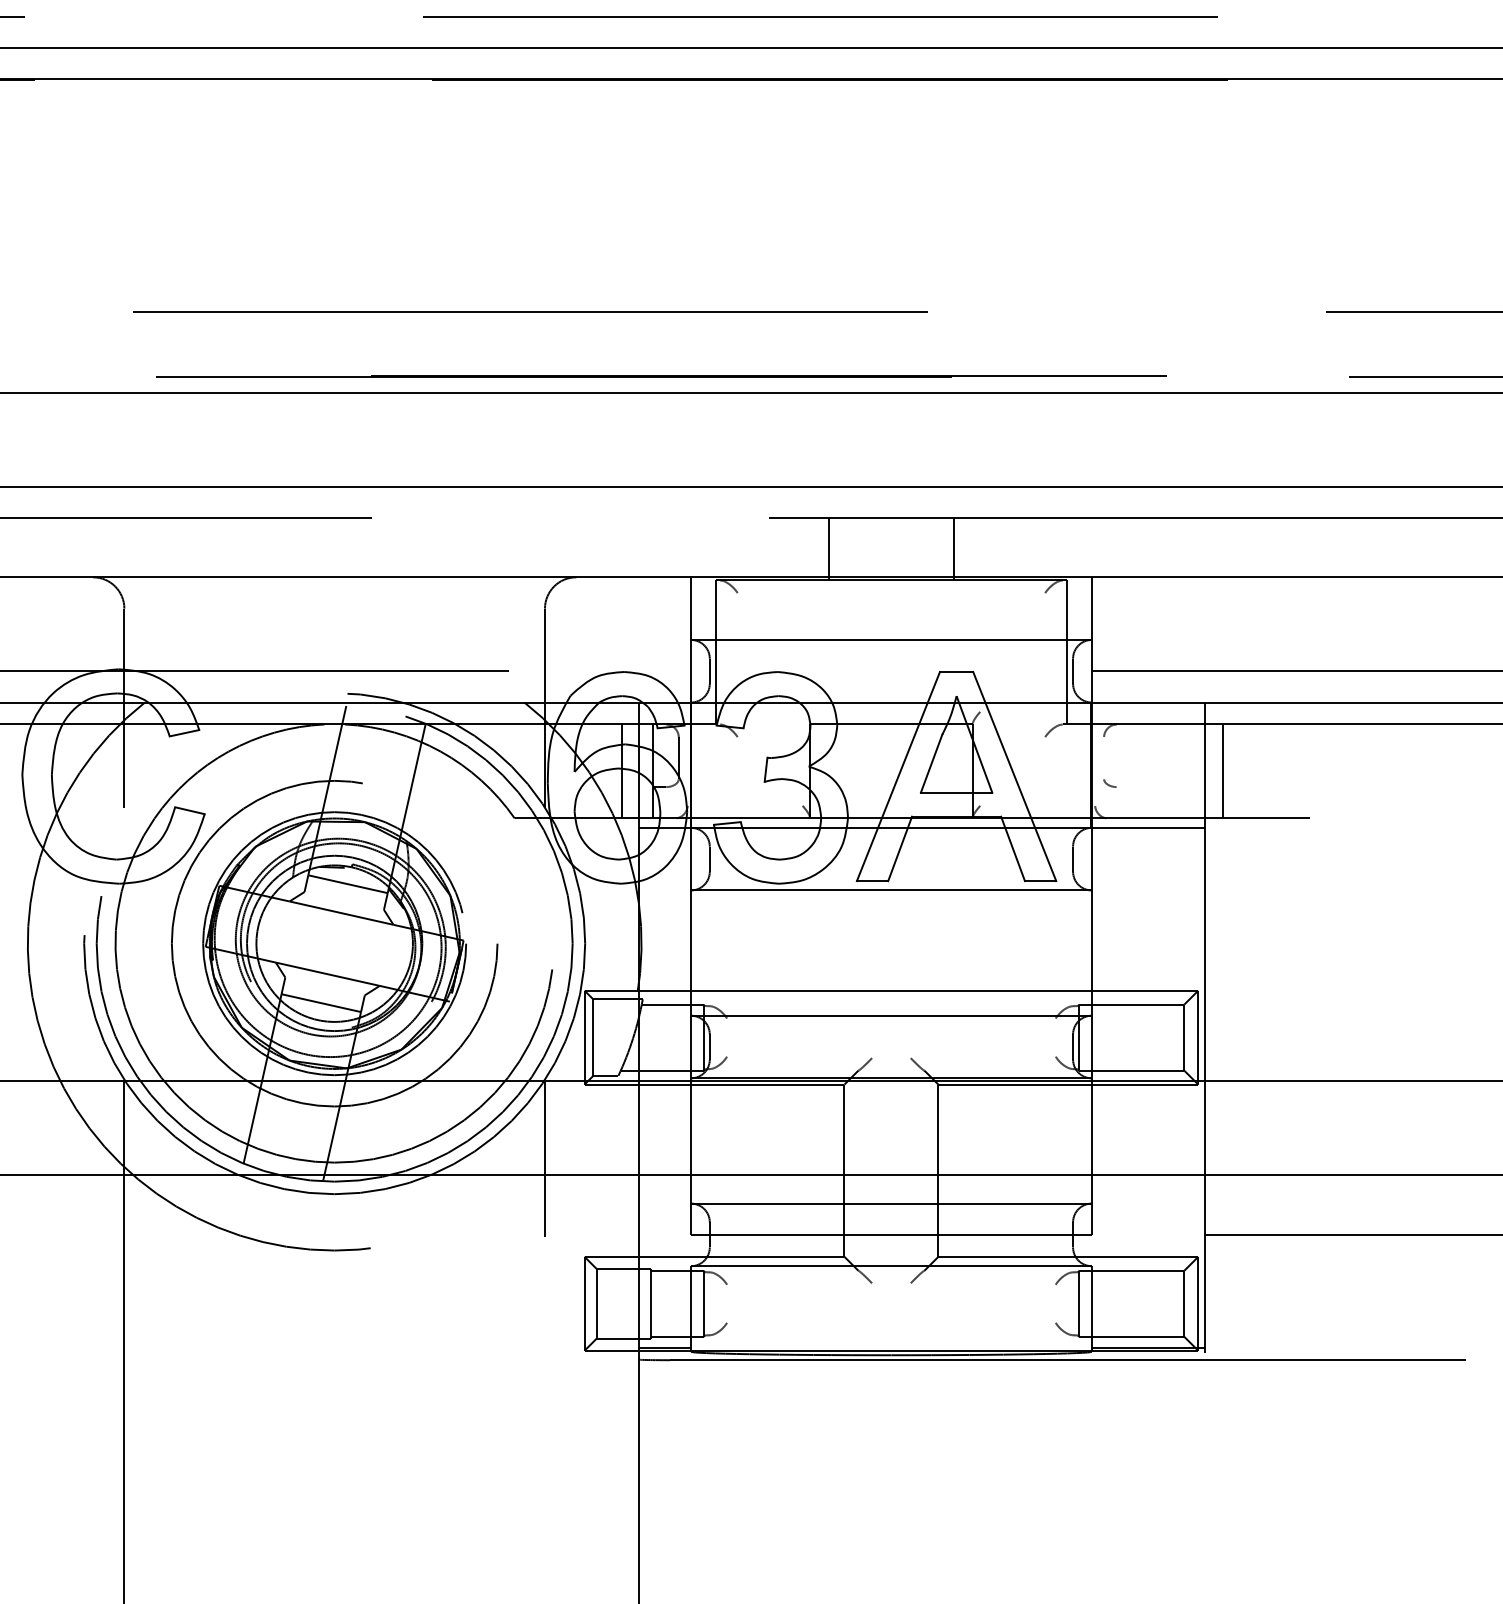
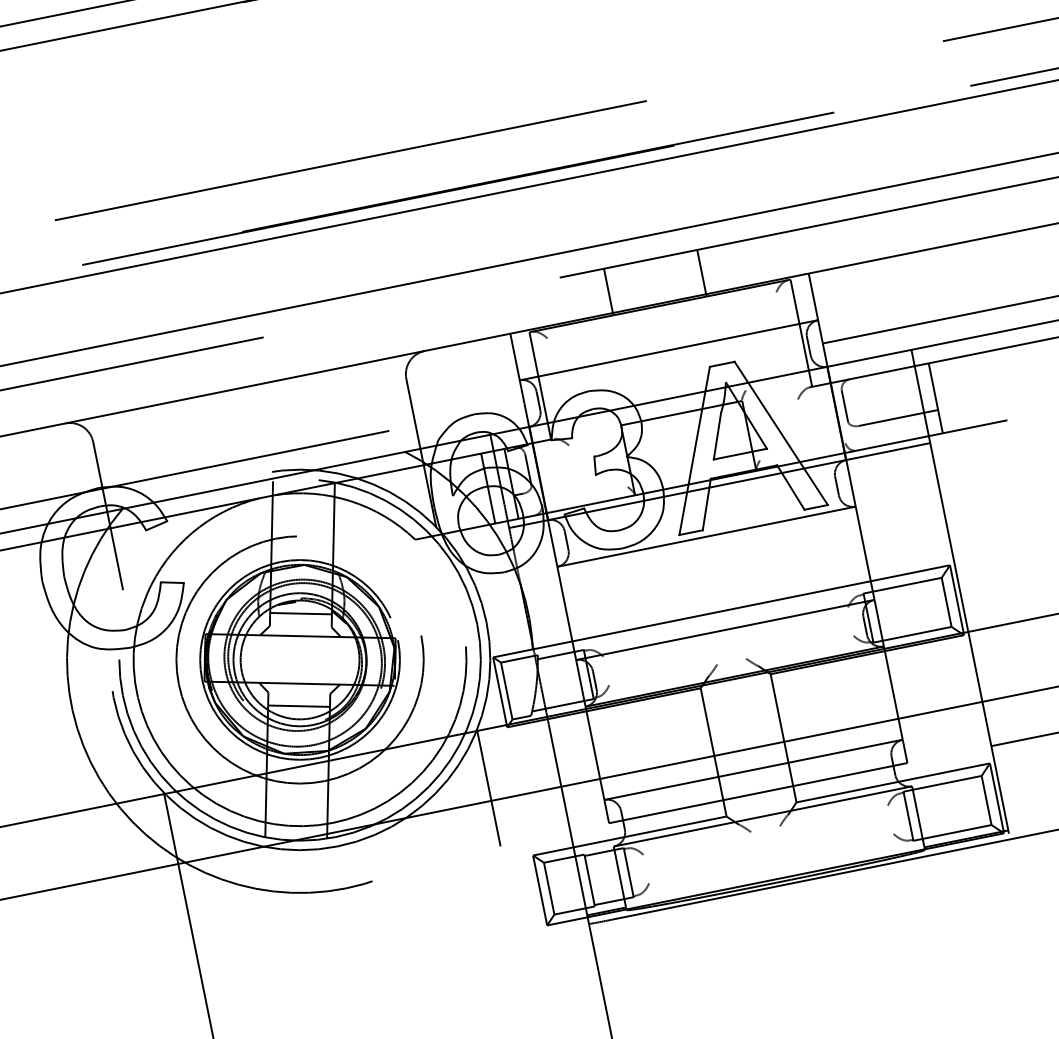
line: (1104, 758) -> (845, 406), added
line: (1169, 787) -> (898, 418), added

